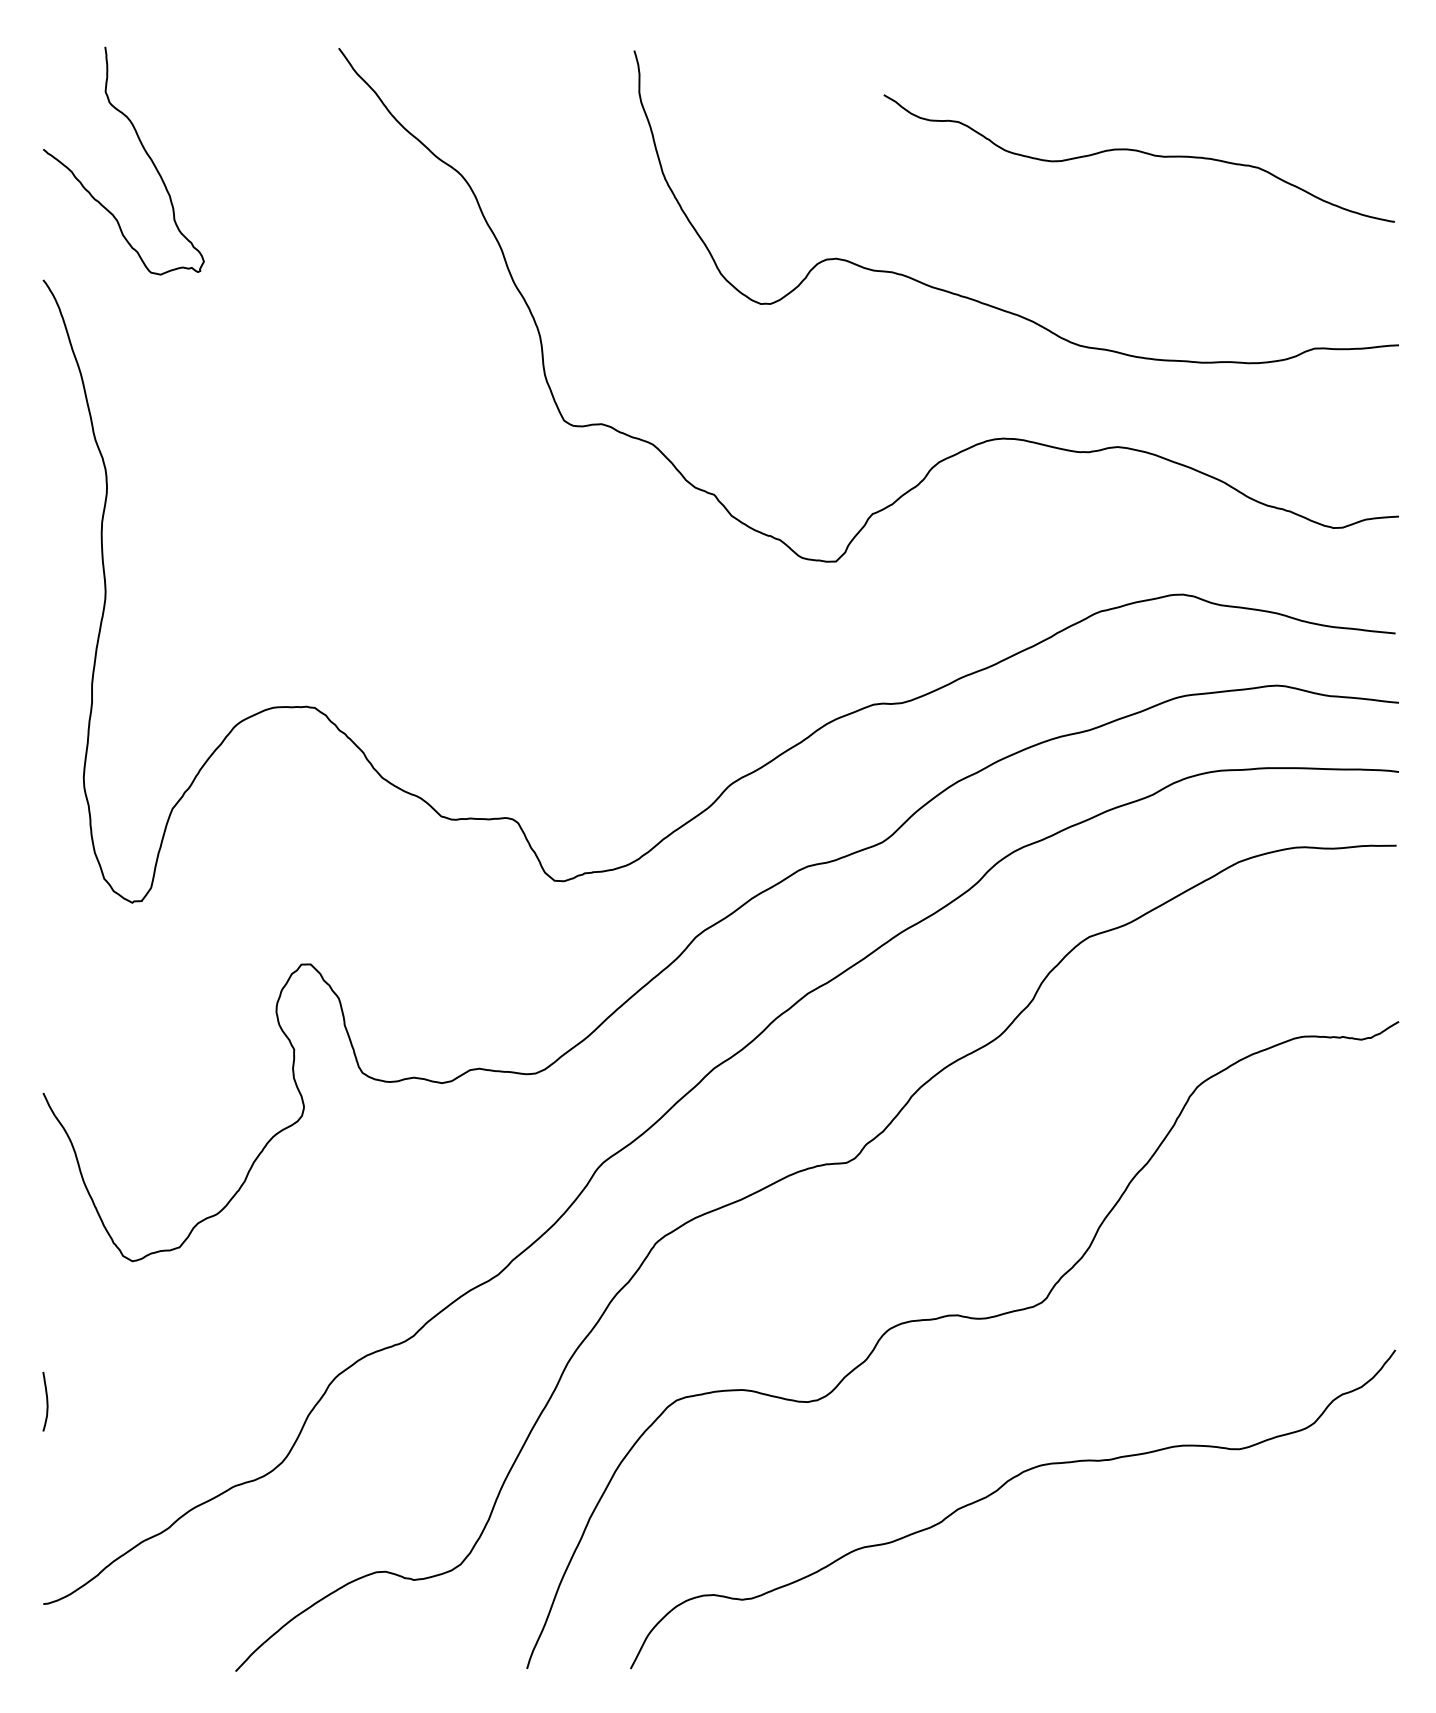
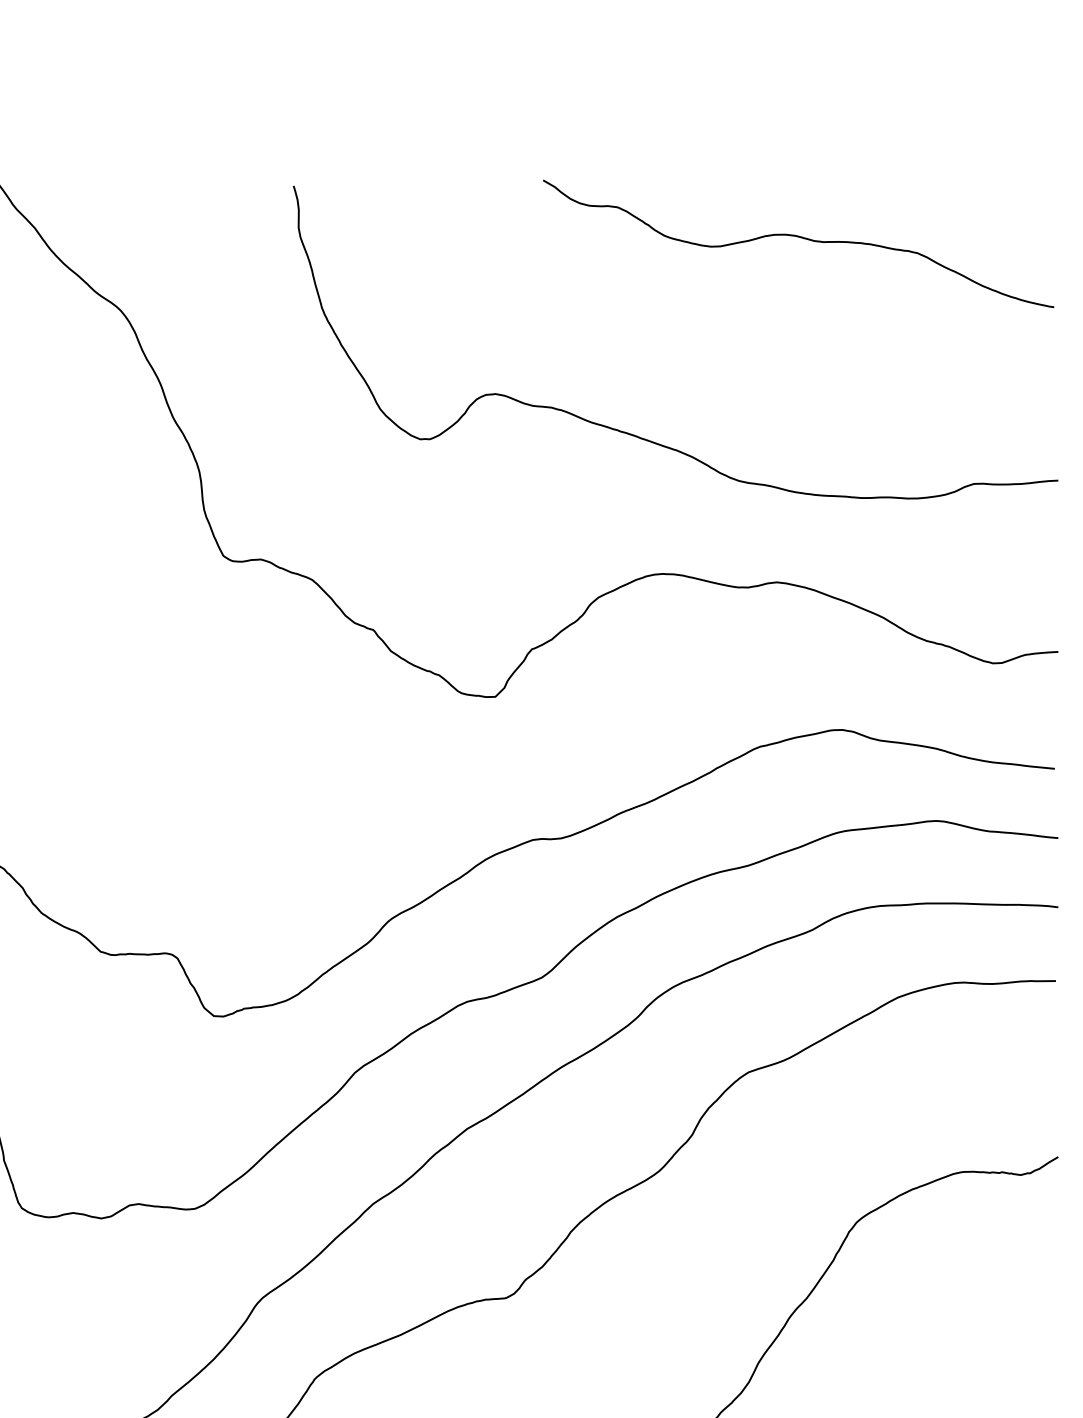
curve: (1139, 152) -> (798, 237), moved

